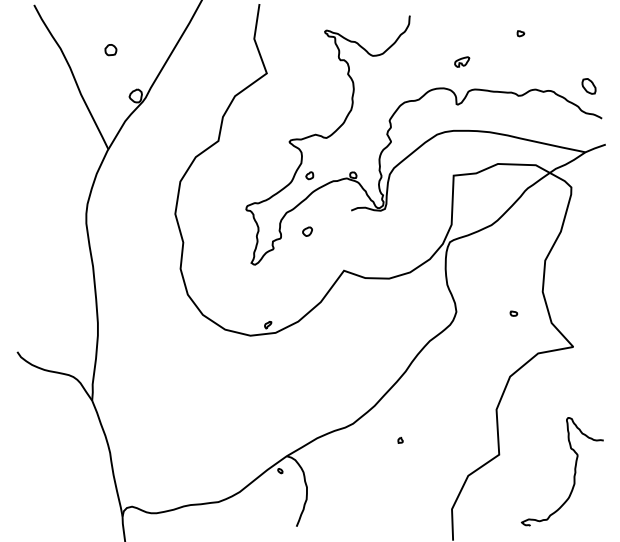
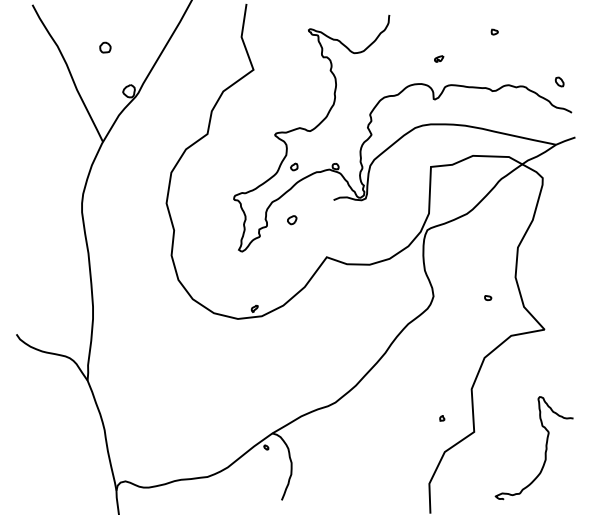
part: (462, 61) -> (439, 58), size x0.62
part: (589, 85) -> (559, 81), size x0.62
part: (400, 439) -> (442, 417), moved

